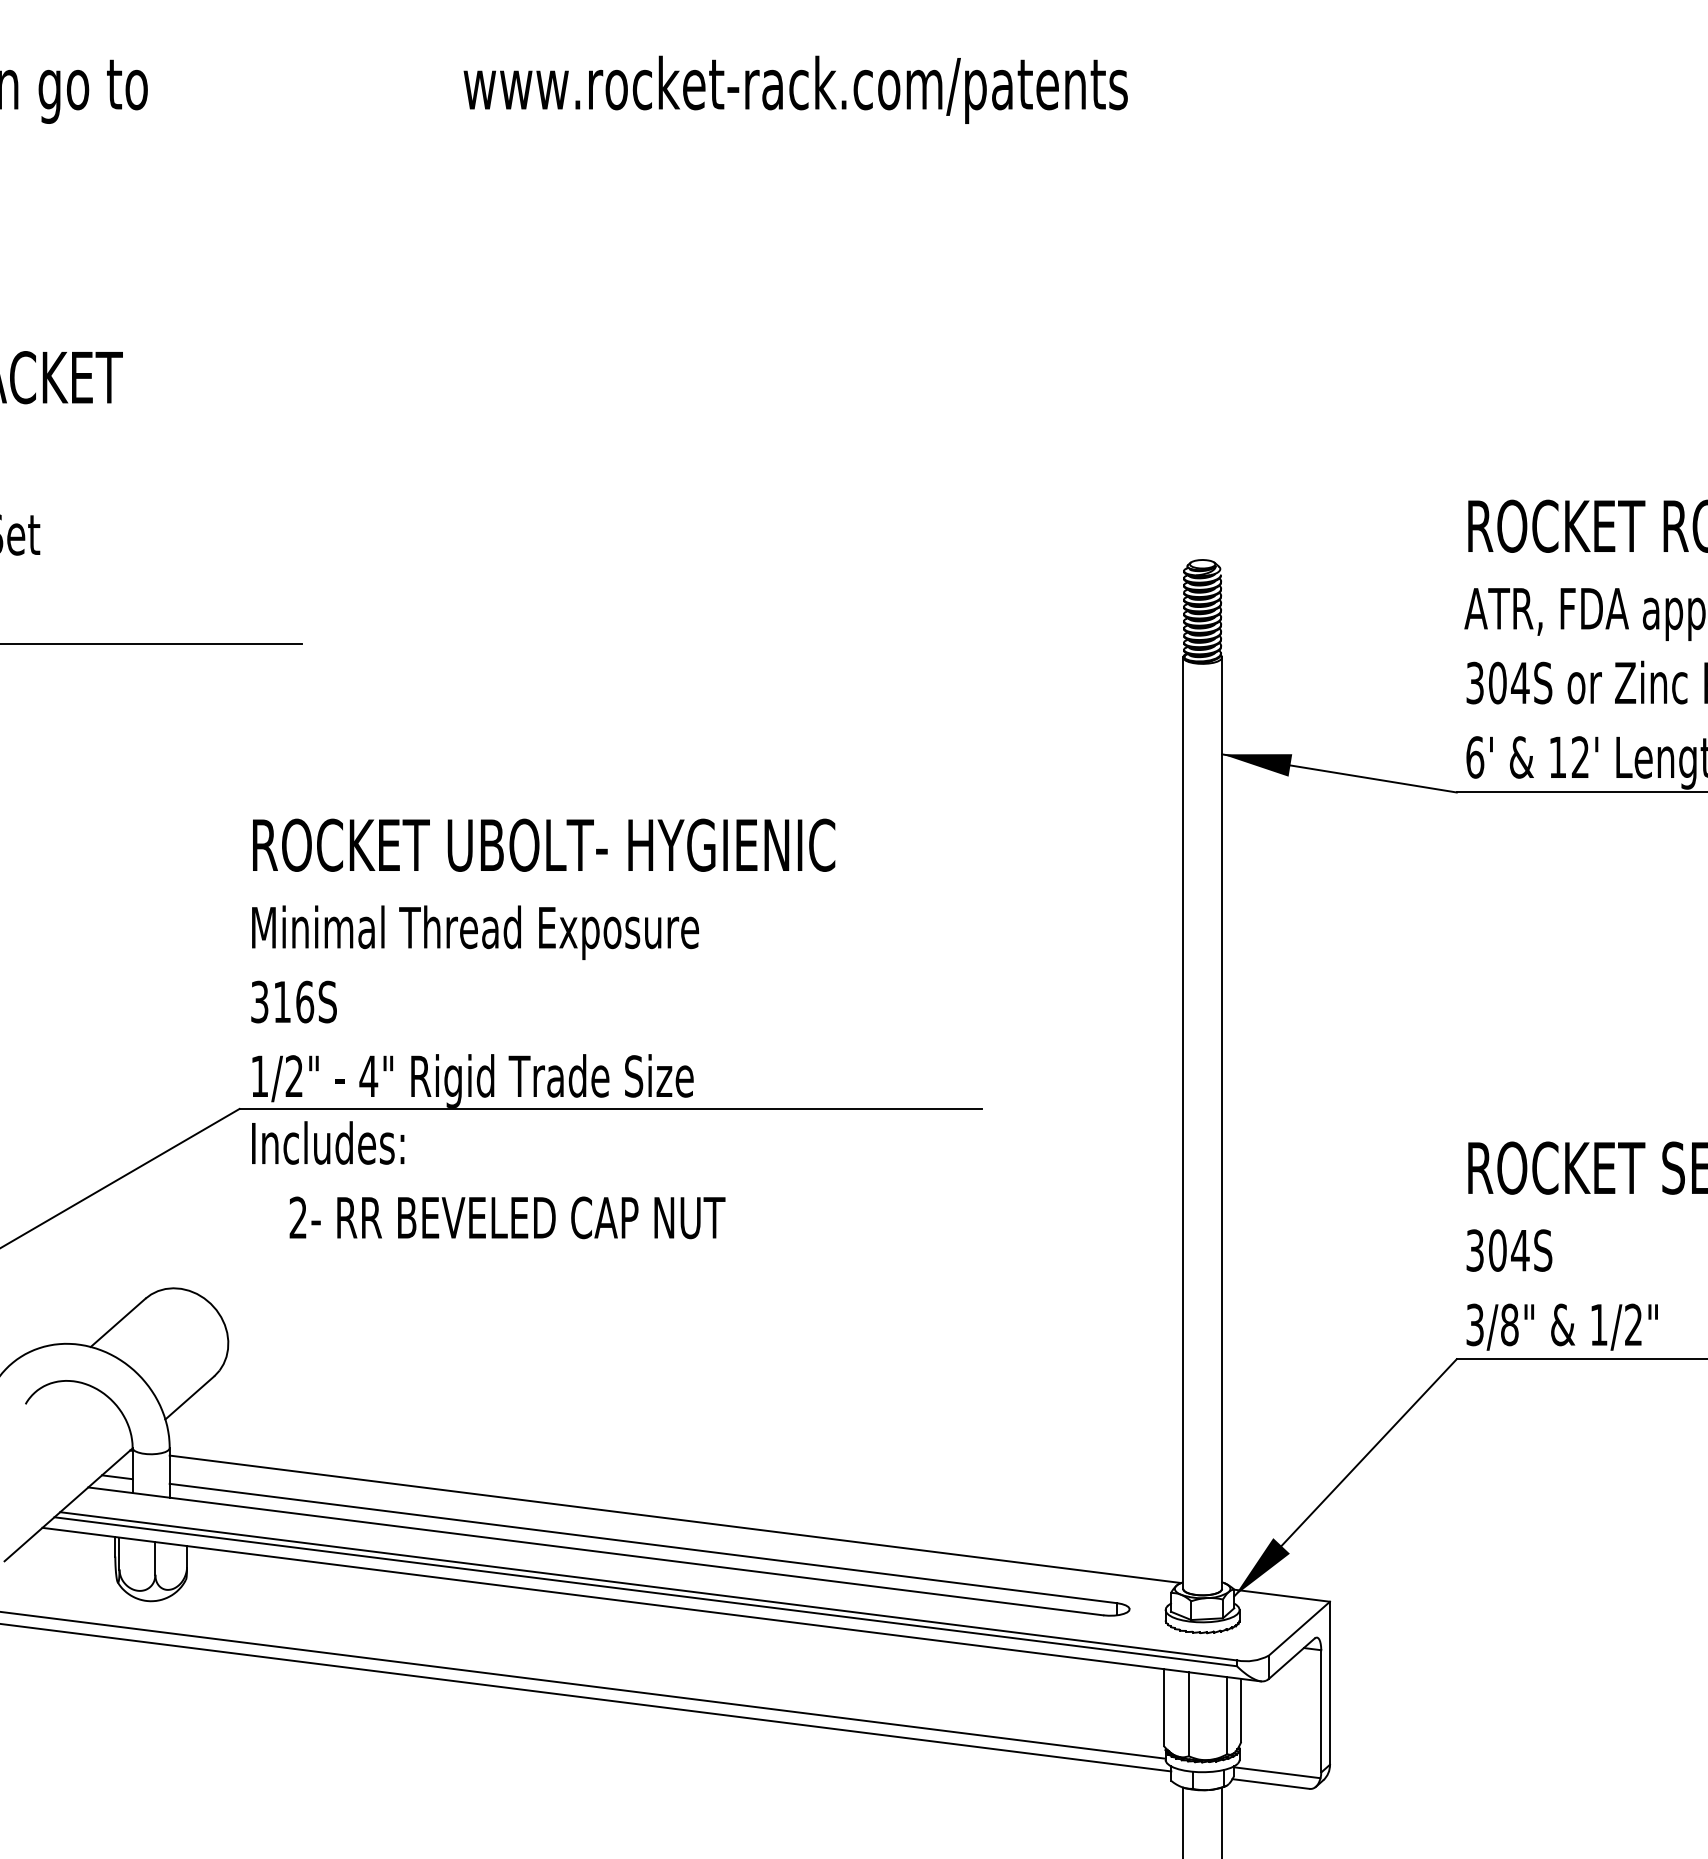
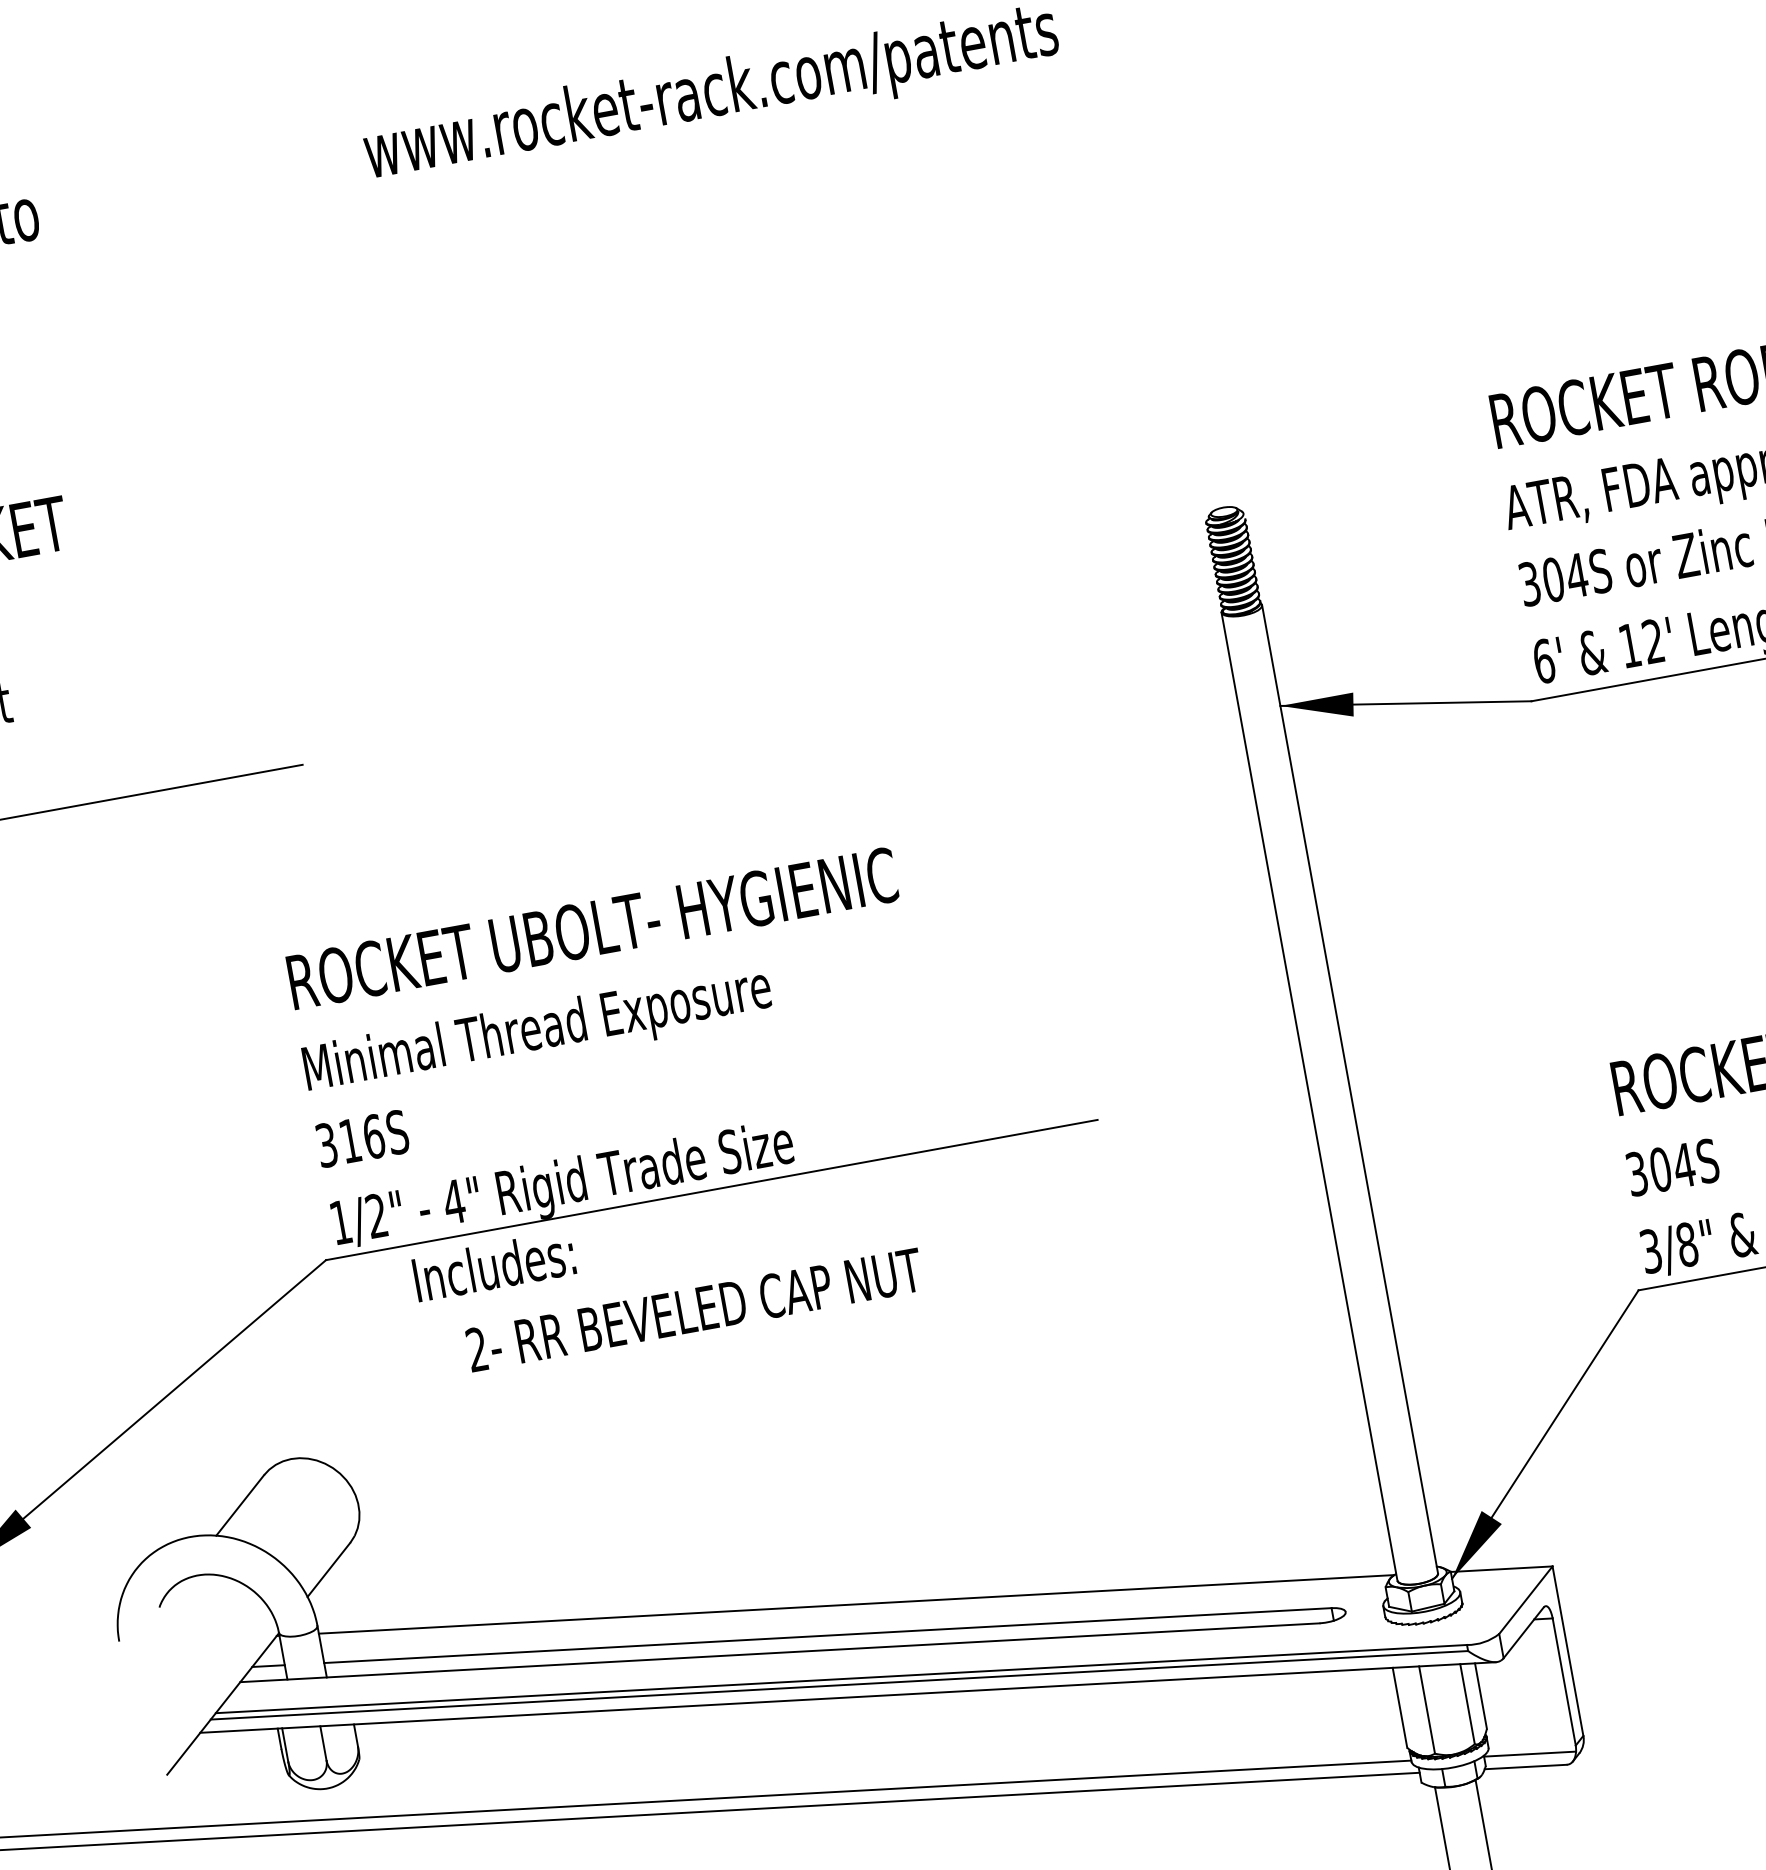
text: (488, 1180) -> (667, 1274), moved

